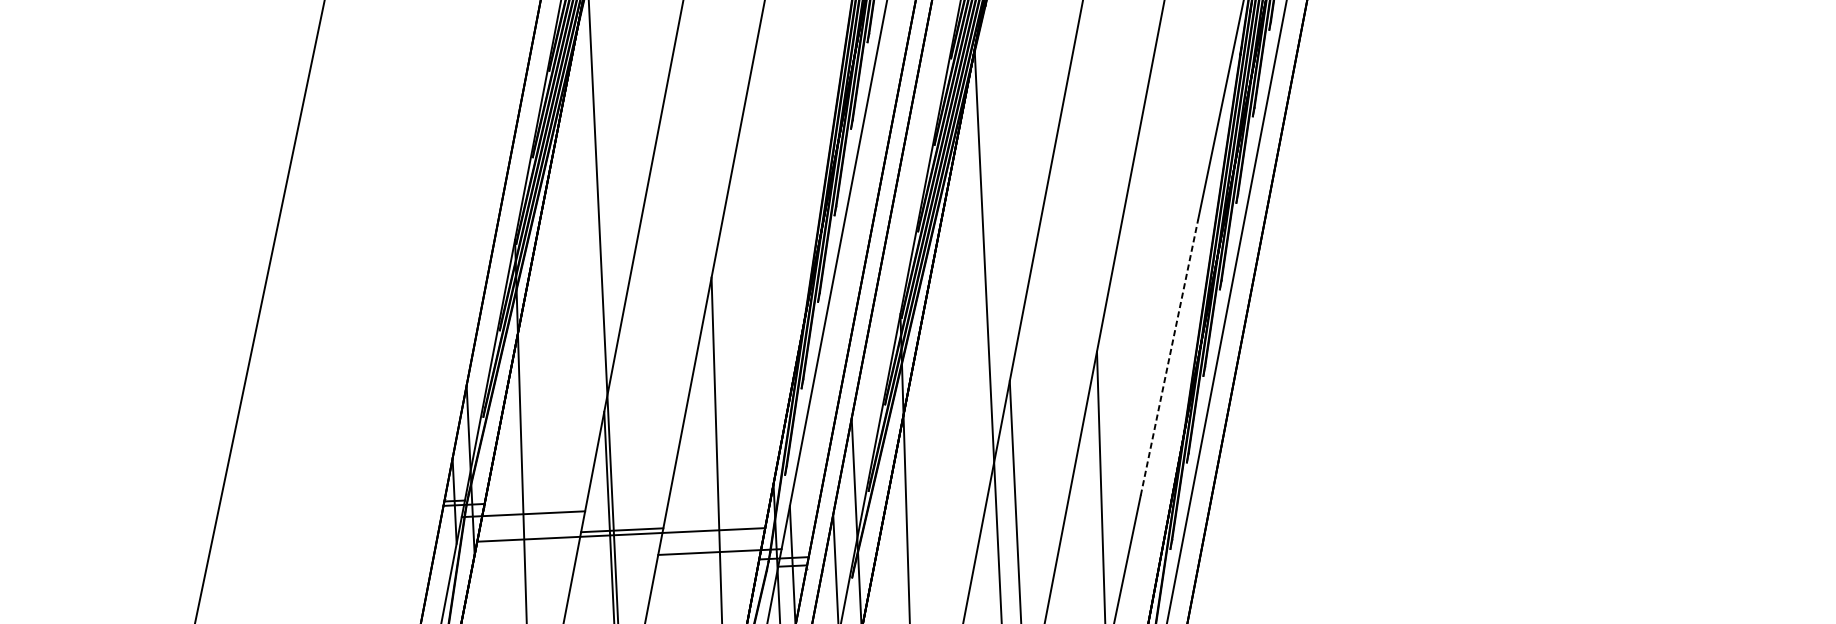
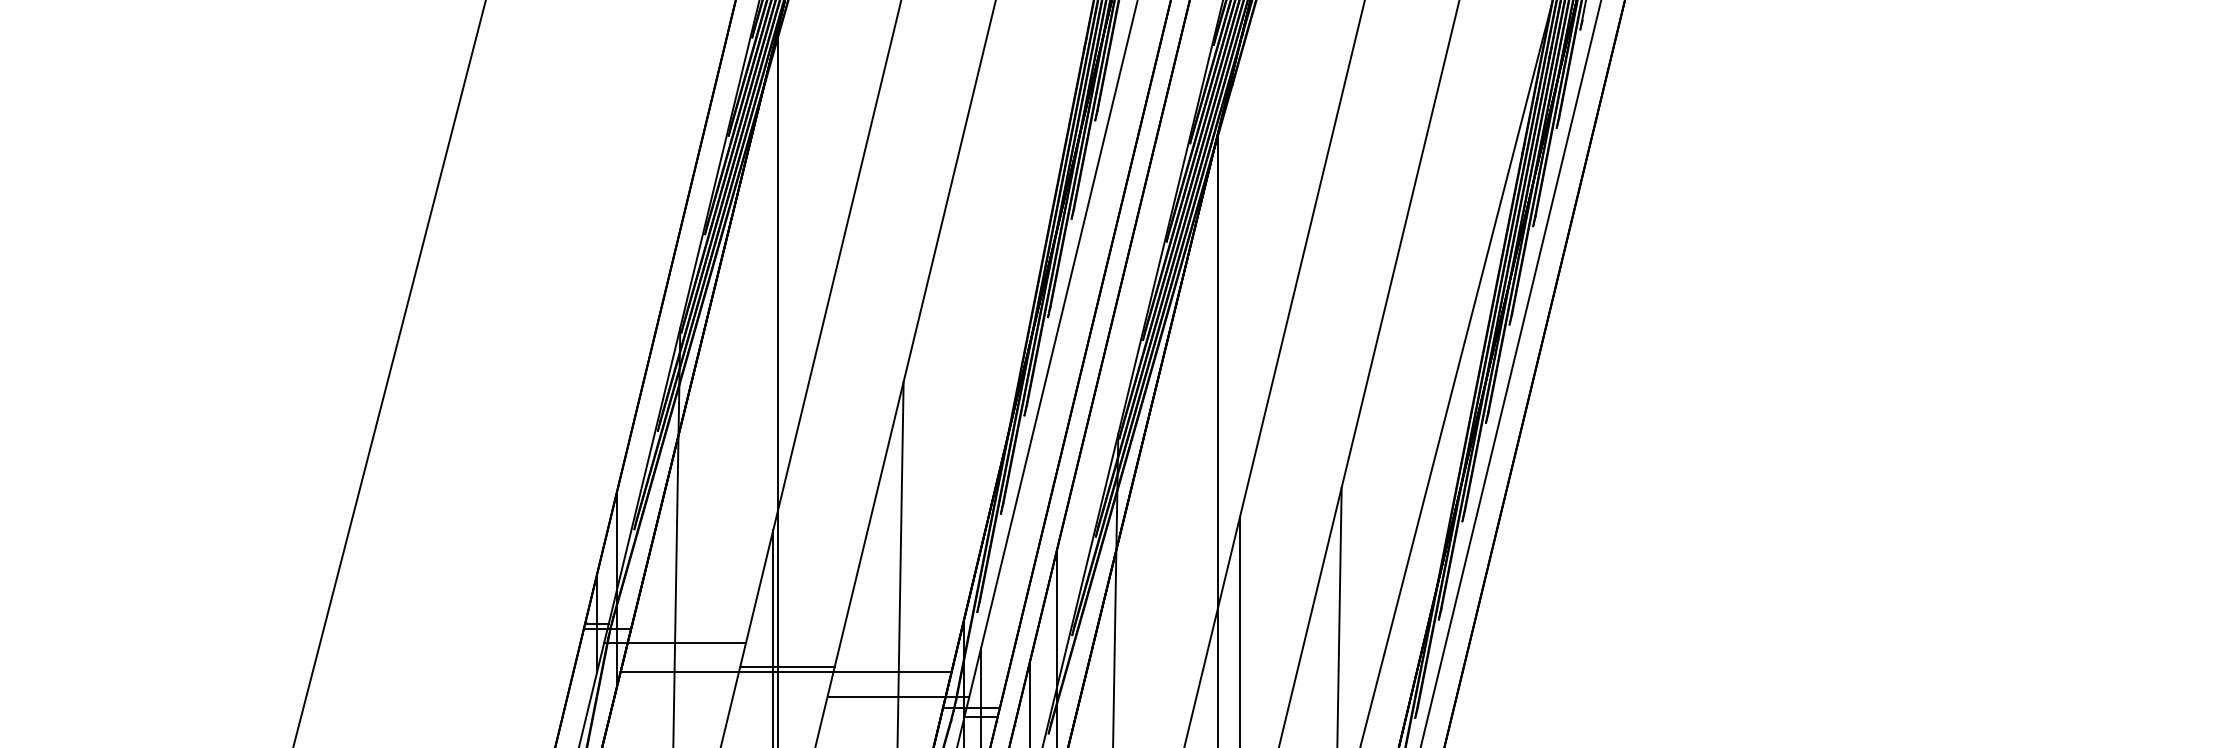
line: (1169, 357) -> (1424, 498), dashed -> solid

